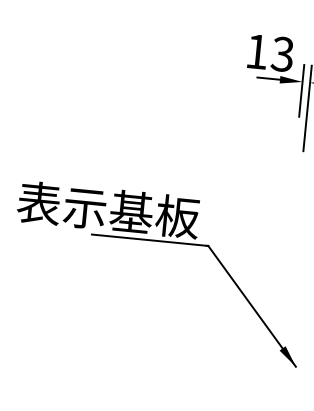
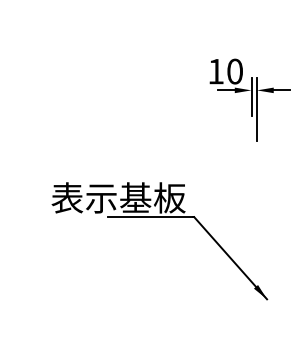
text: (282, 54) -> (234, 71), 13 -> 10

